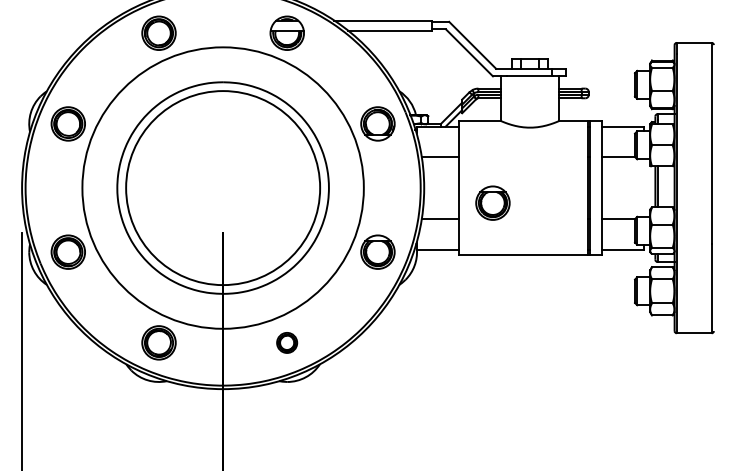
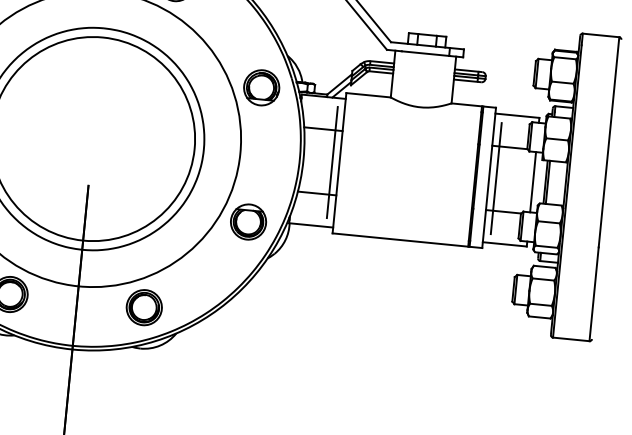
line: (643, 187) -> (533, 181), added
line: (451, 188) -> (332, 162), added
line: (608, 188) -> (496, 179), added
part: (492, 202) -> (373, 181), removed
part: (286, 342) -> (143, 307), size x1.67

